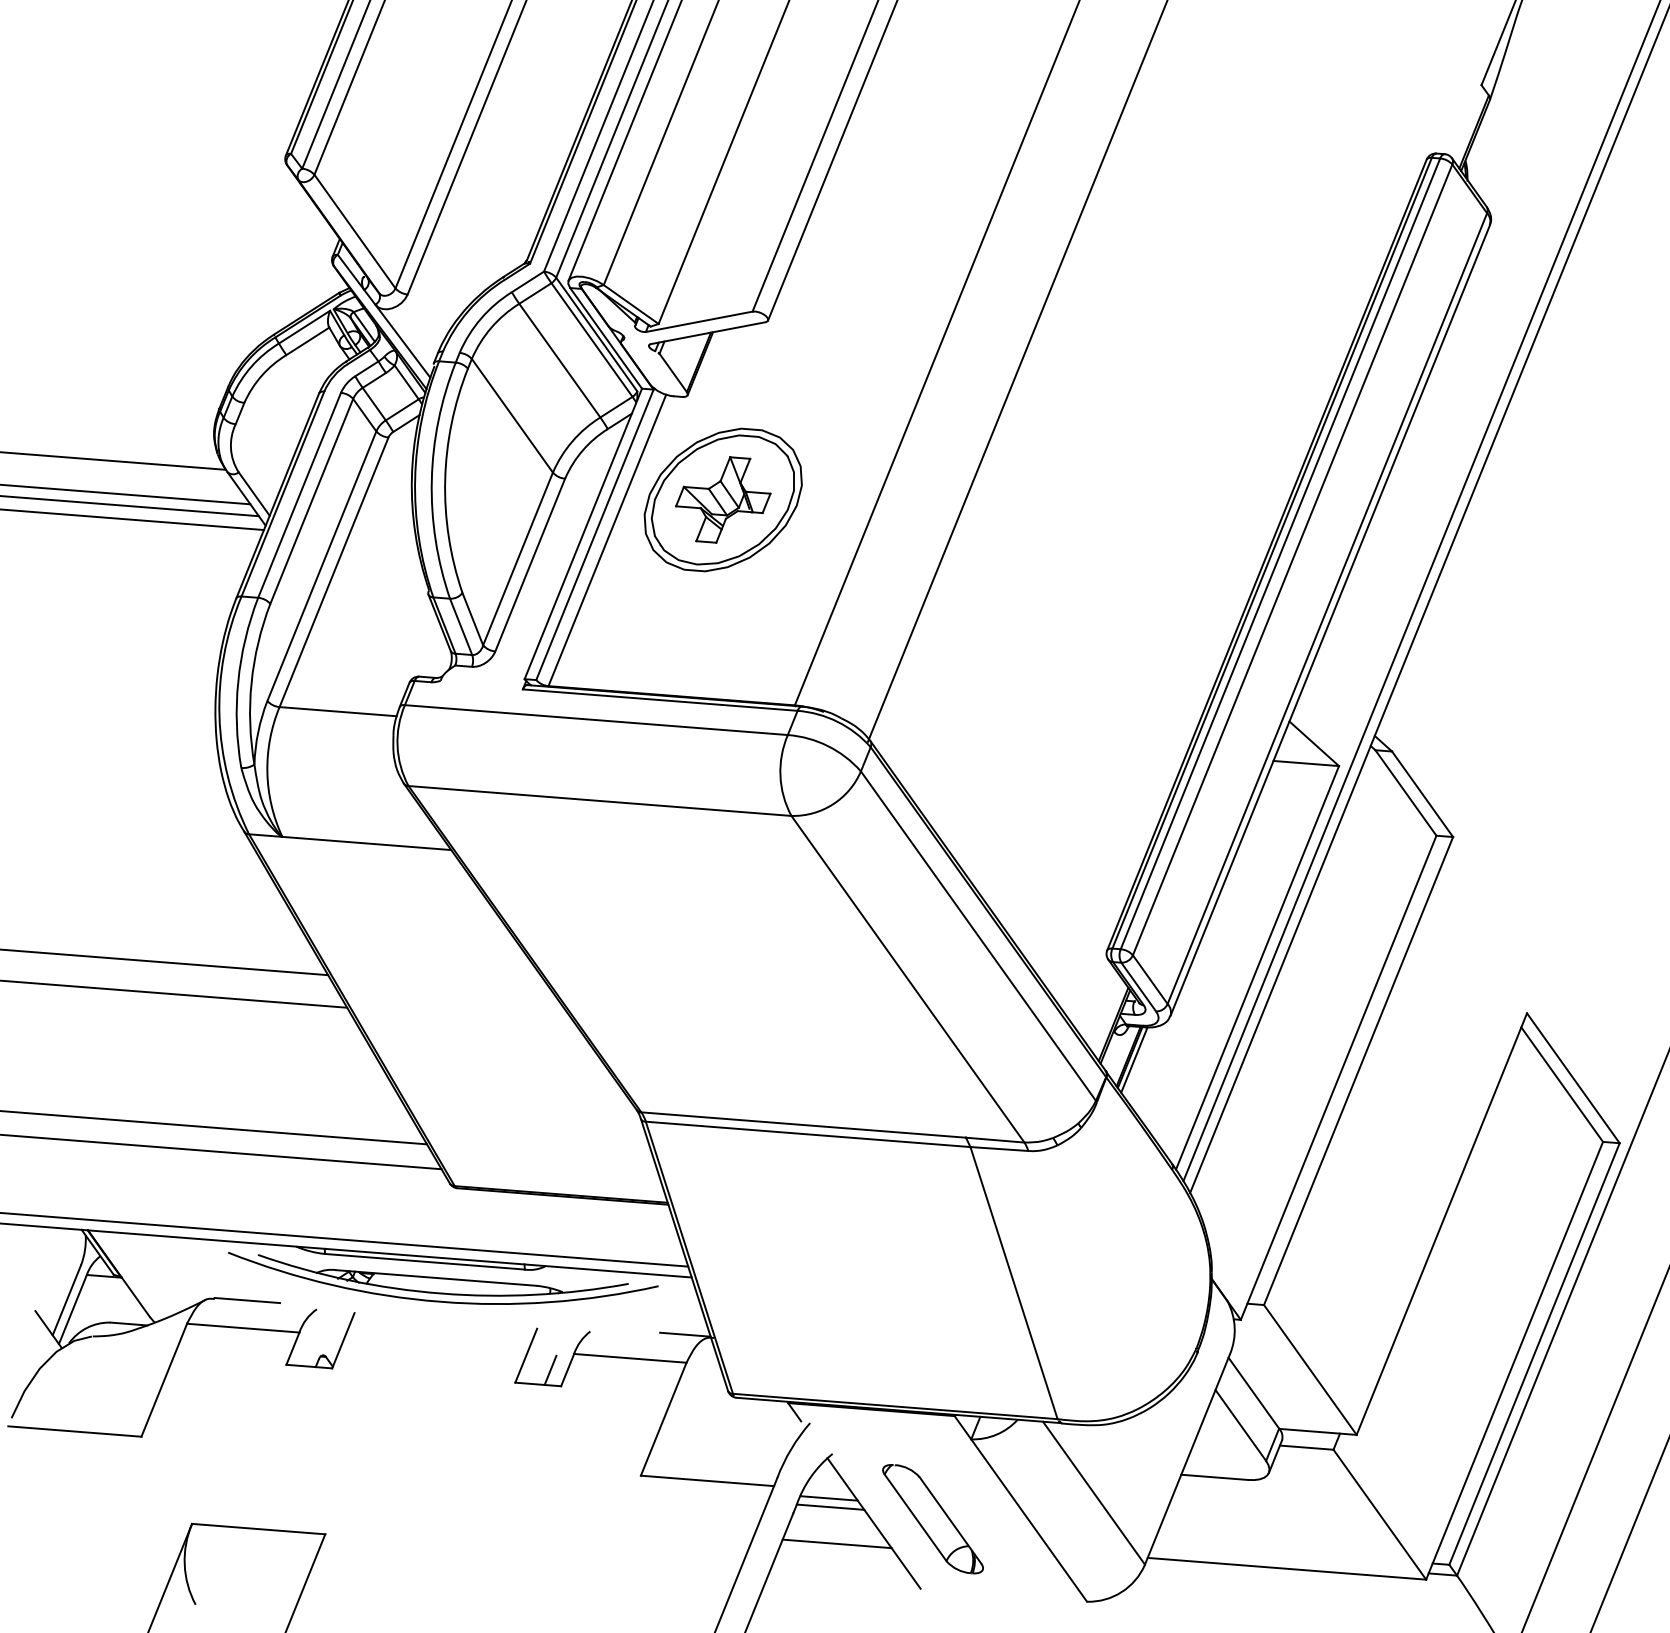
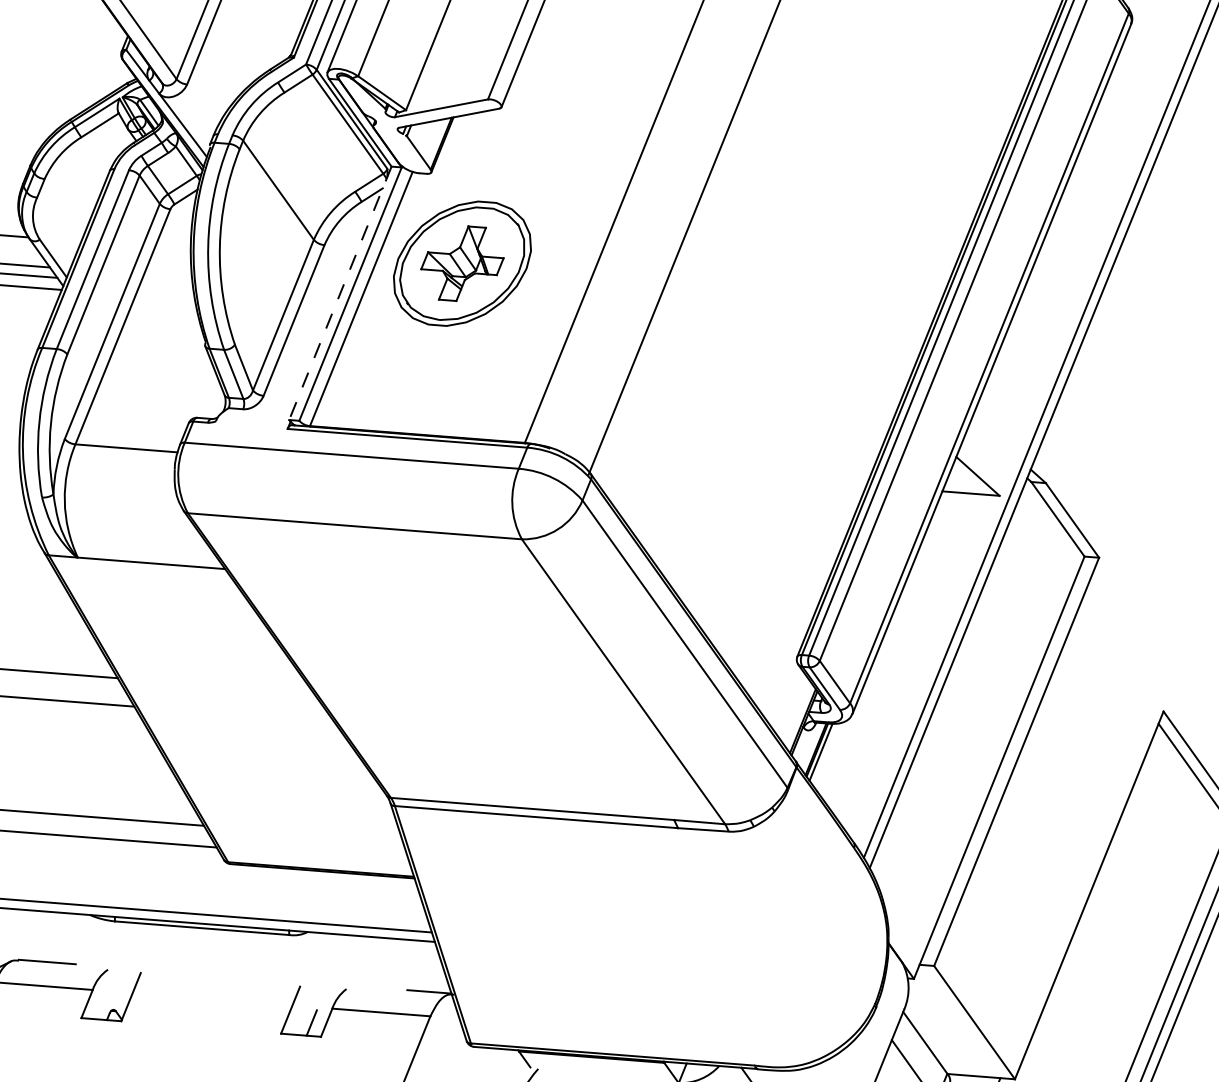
line: (559, 360) -> (319, 142), removed
line: (583, 533) -> (340, 292), solid -> dashed
line: (1257, 967) -> (928, 671), removed
part: (443, 1277) -> (218, 941), removed
line: (1013, 1283) -> (715, 947), removed

